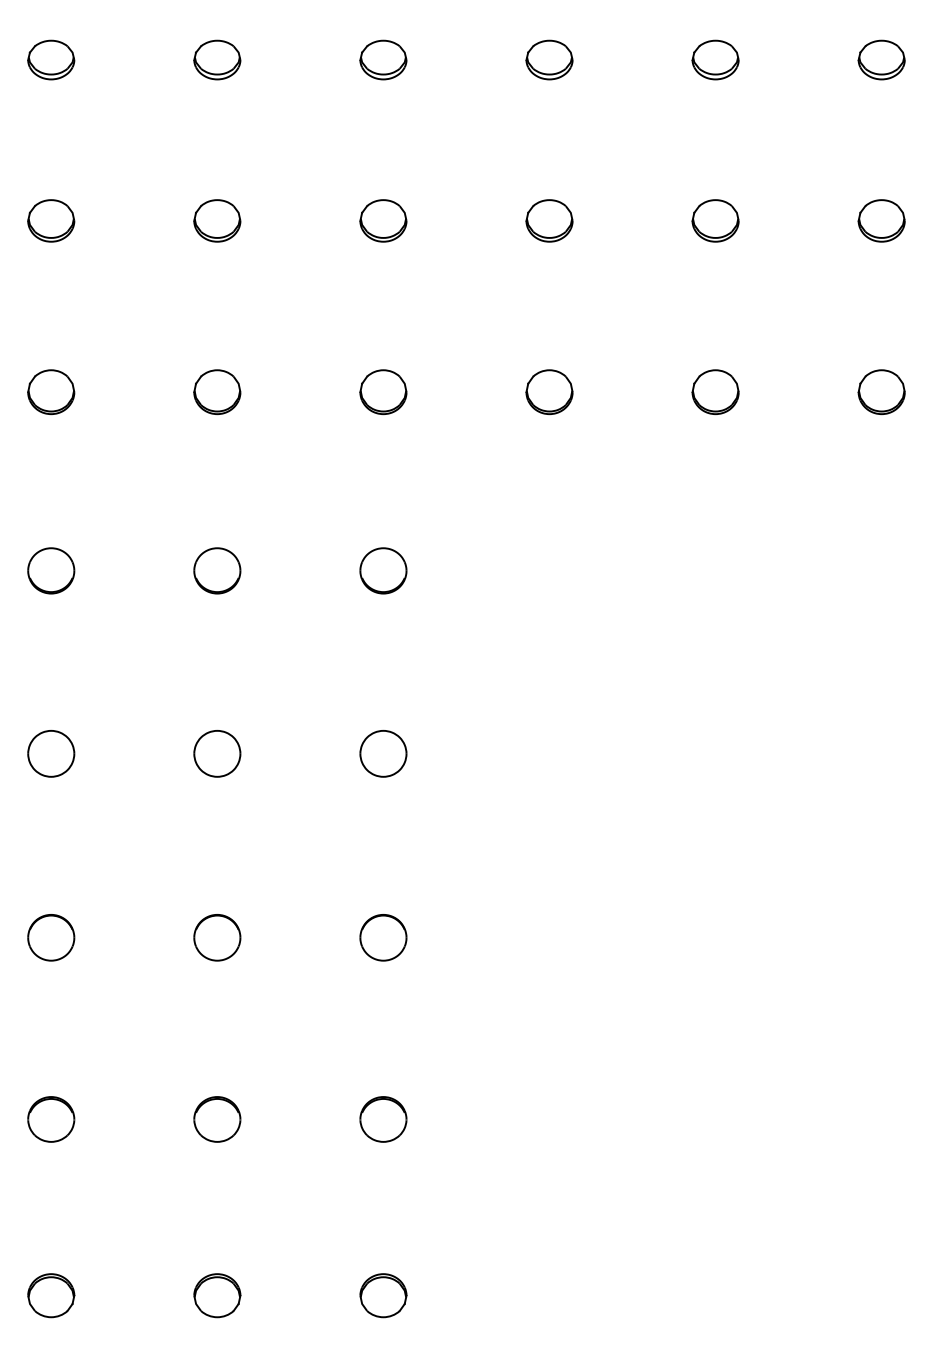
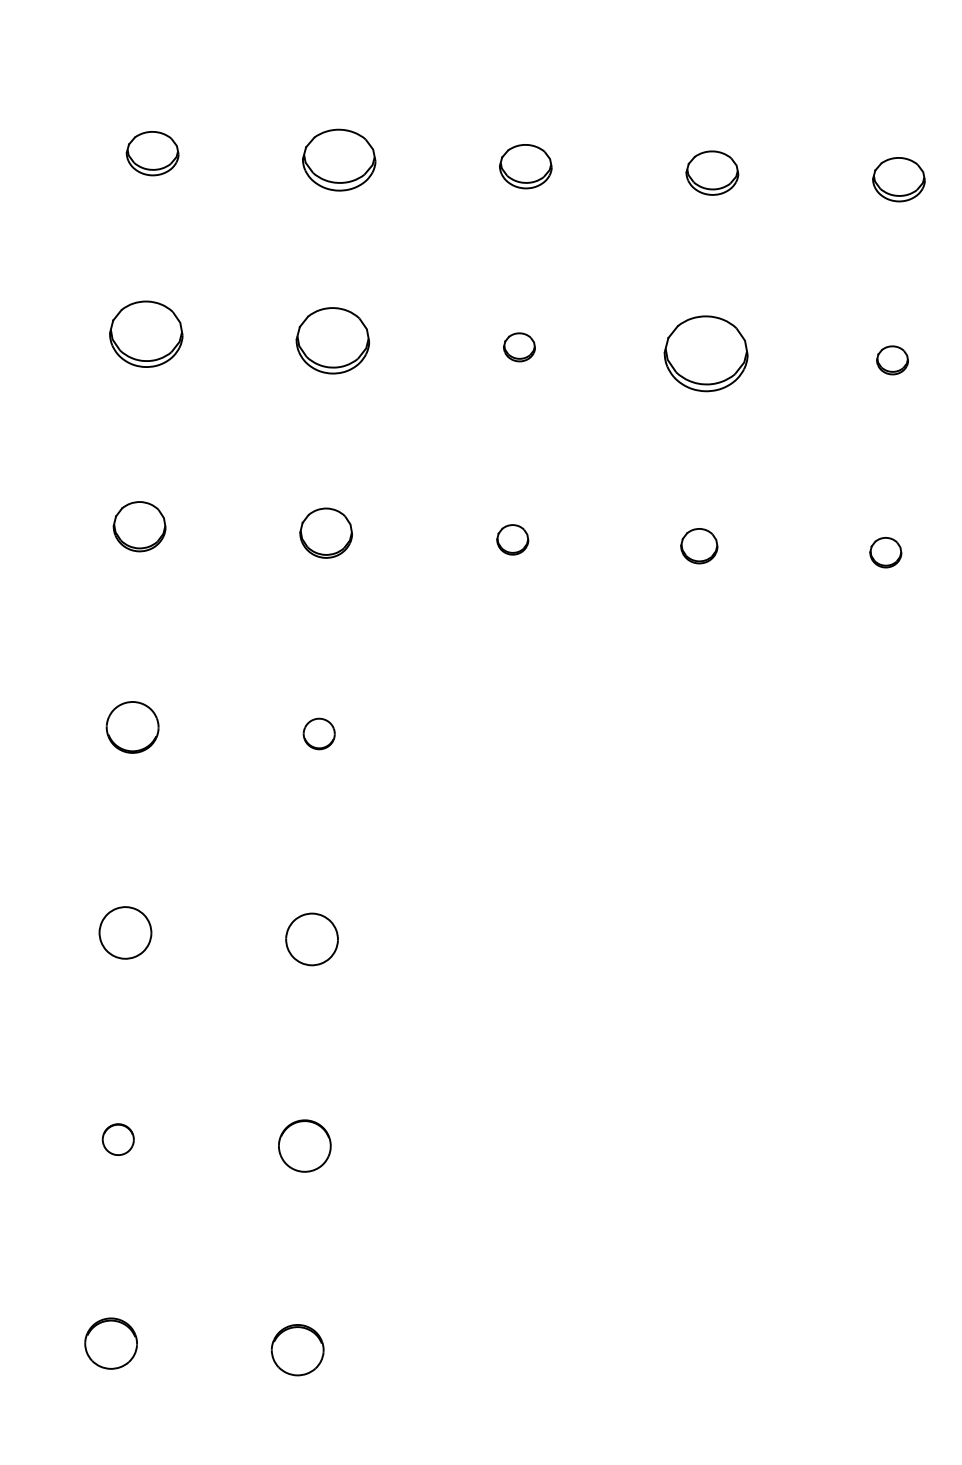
part: (383, 59) -> (339, 159), size x1.4
part: (217, 220) -> (146, 333), size x1.4
part: (383, 220) -> (333, 340), size x1.4
part: (549, 220) -> (519, 346), size x0.6
part: (715, 220) -> (705, 353), size x1.6
part: (881, 220) -> (892, 359), size x0.6
part: (715, 391) -> (699, 545), size x0.7
part: (881, 391) -> (885, 551), size x0.6
part: (549, 392) -> (512, 540), size x0.6
part: (383, 570) -> (319, 733), size x0.6
part: (217, 937) -> (118, 1139), size x0.6

